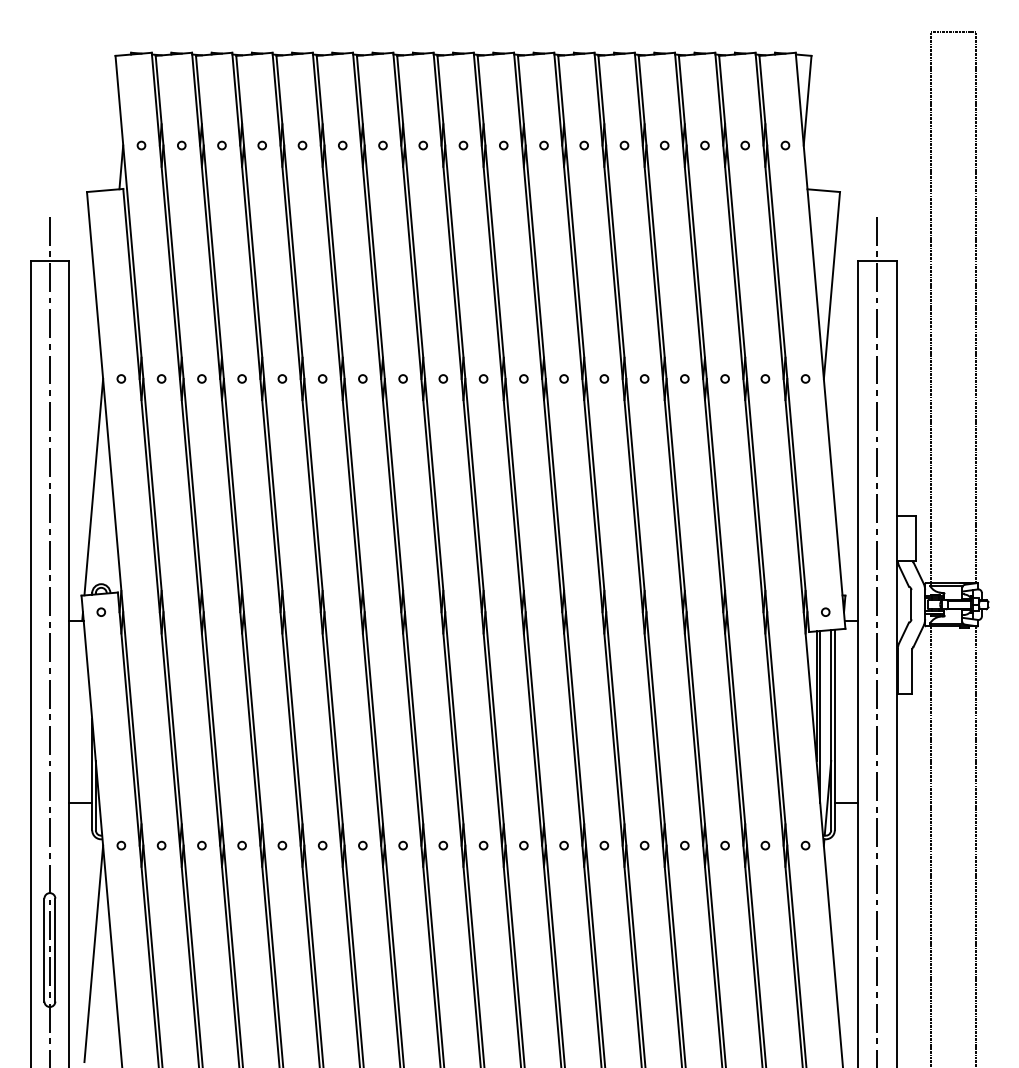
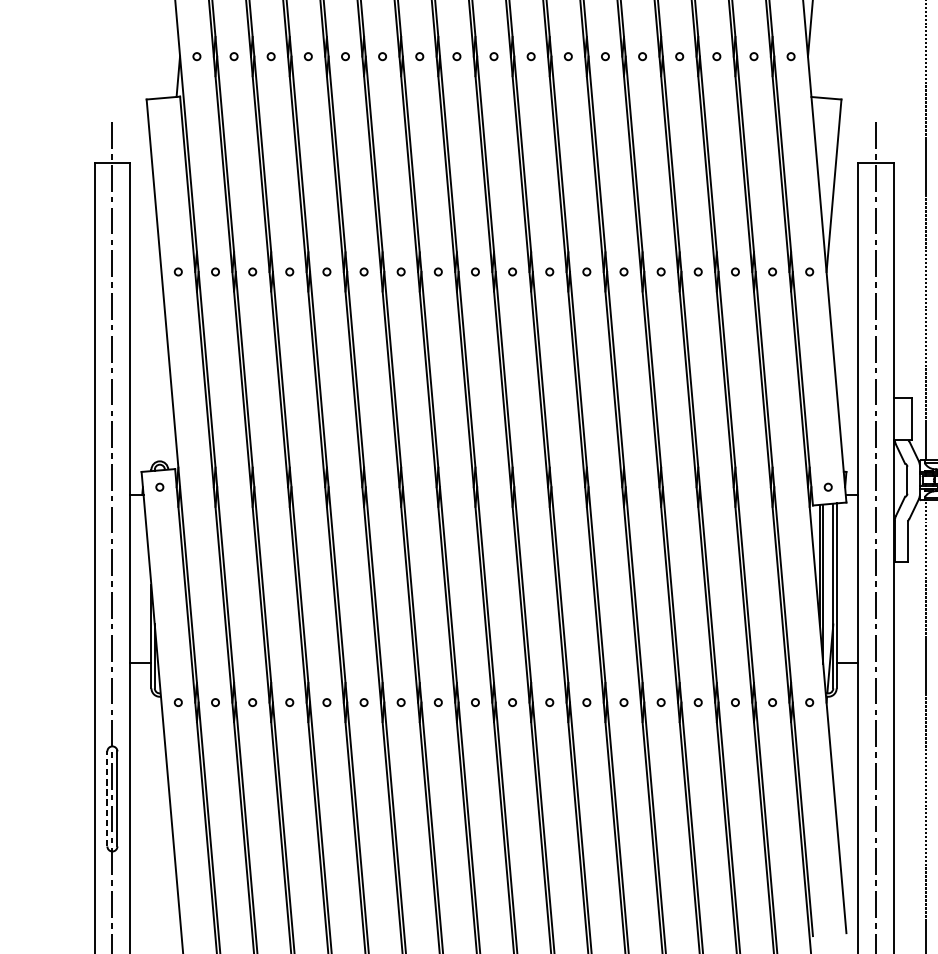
line: (93, 486) -> (152, 371), removed
line: (44, 949) -> (107, 798), solid -> dashed
line: (93, 953) -> (152, 802), removed

